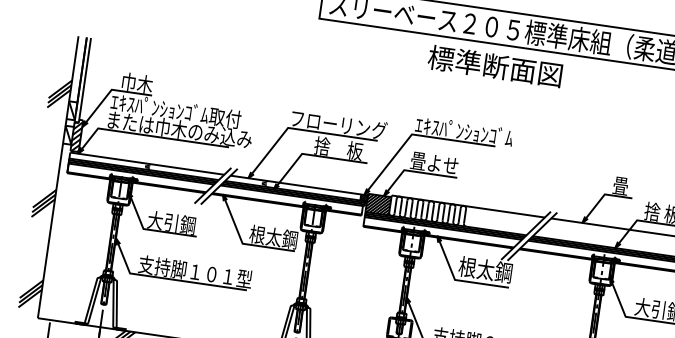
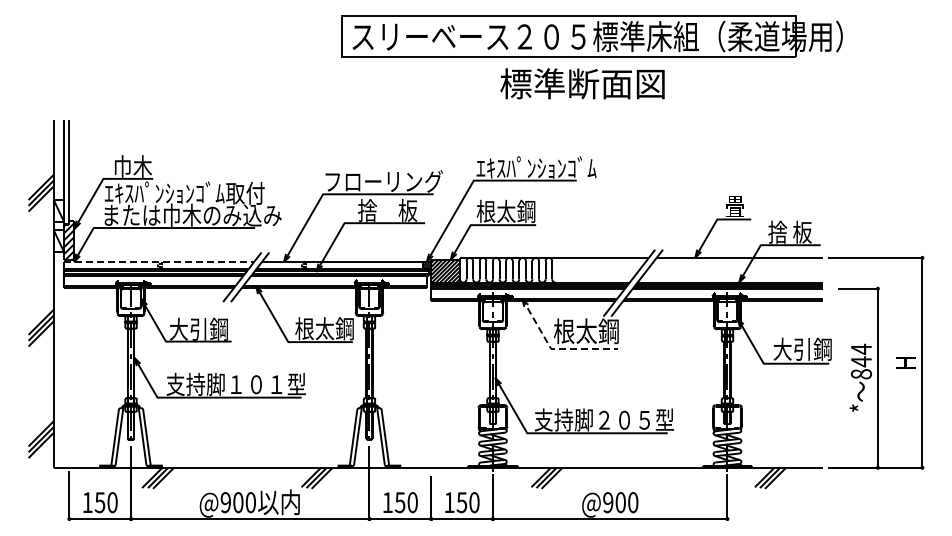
text: (495, 66) -> (582, 83), moved
text: (434, 162) -> (505, 210), 畳よせ -> 根太鋼
line: (147, 164) -> (159, 262), solid -> dashed
line: (458, 280) -> (555, 348), solid -> dashed

